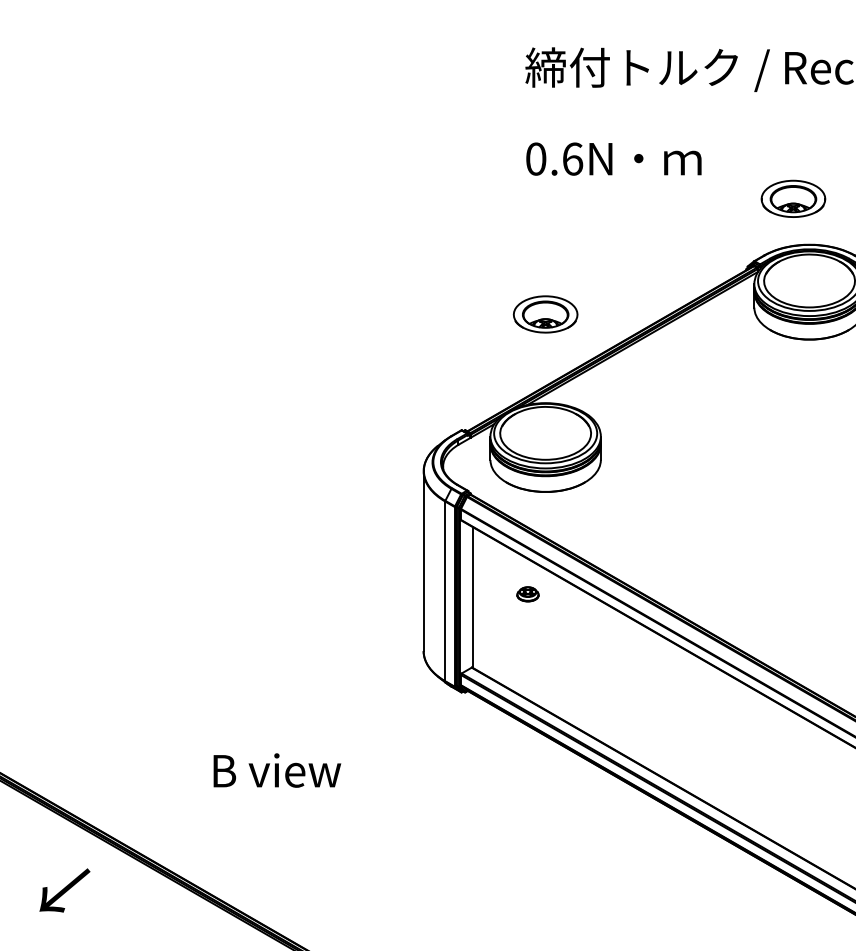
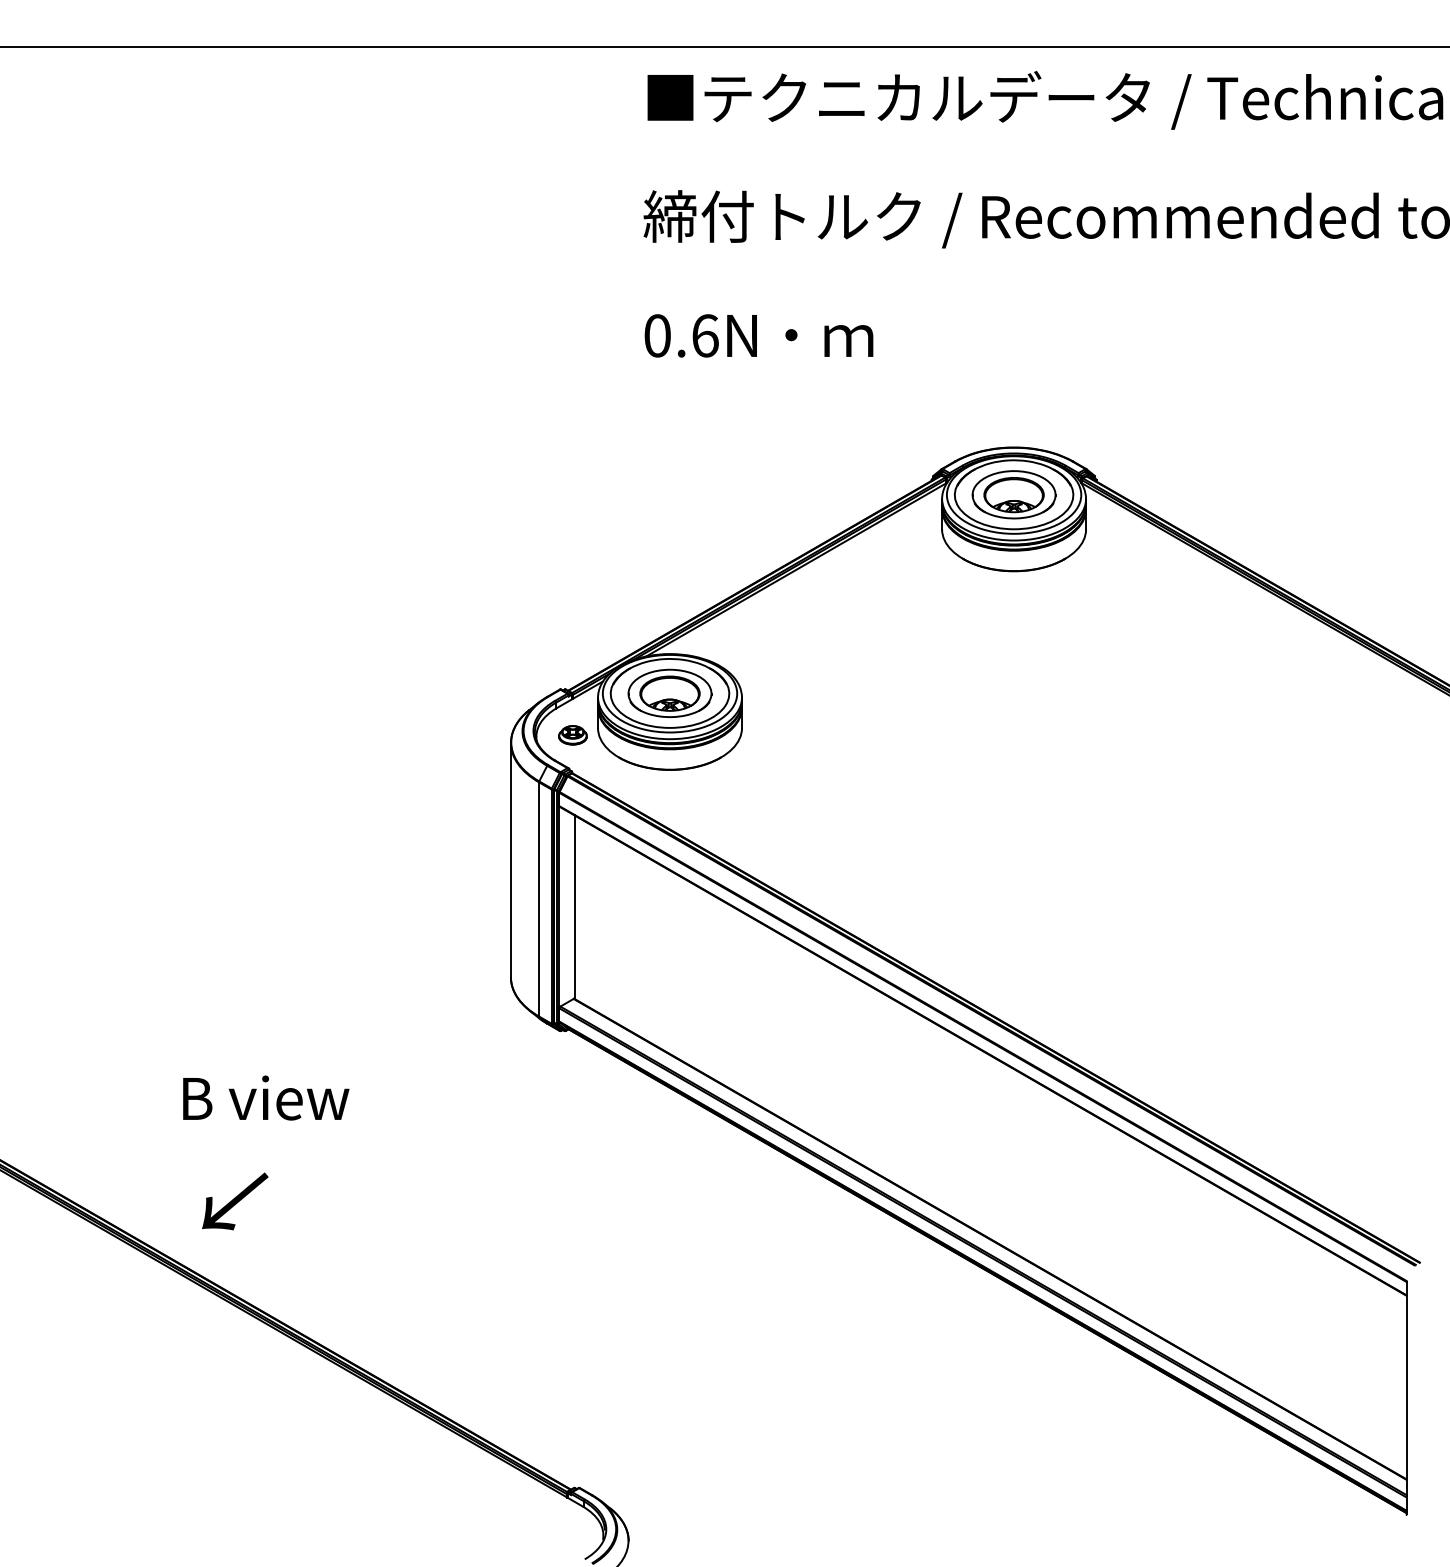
part: (793, 198) -> (1013, 494), moved
part: (545, 313) -> (669, 692), moved
part: (527, 594) -> (572, 735), moved
text: (277, 770) -> (266, 1097), moved
text: (65, 890) -> (235, 1201), moved

